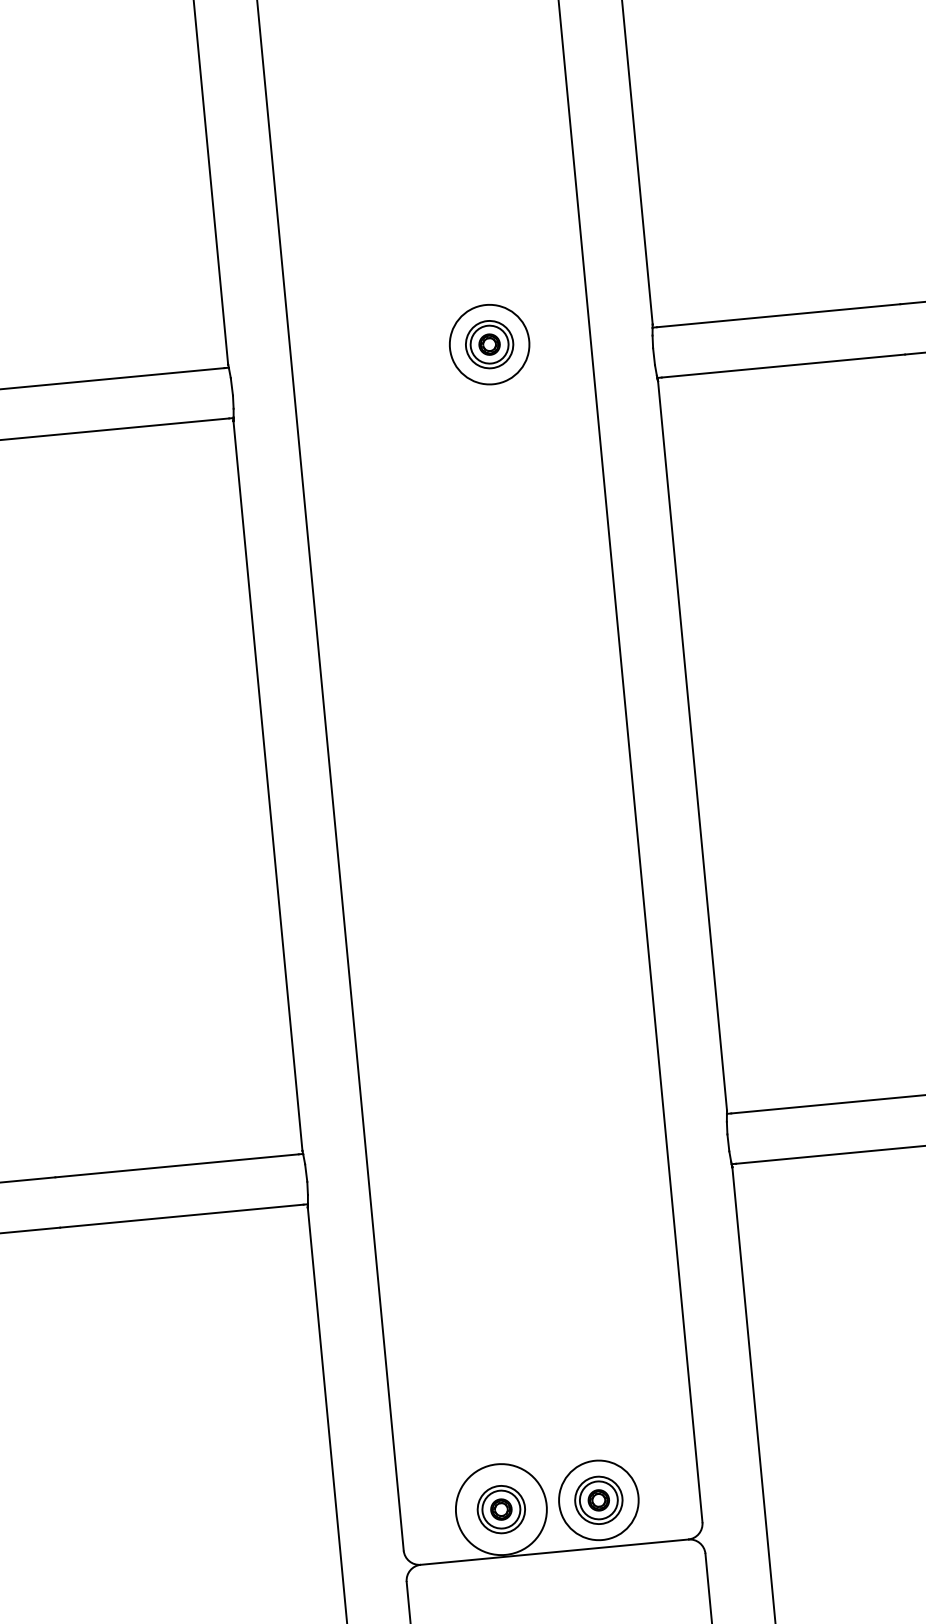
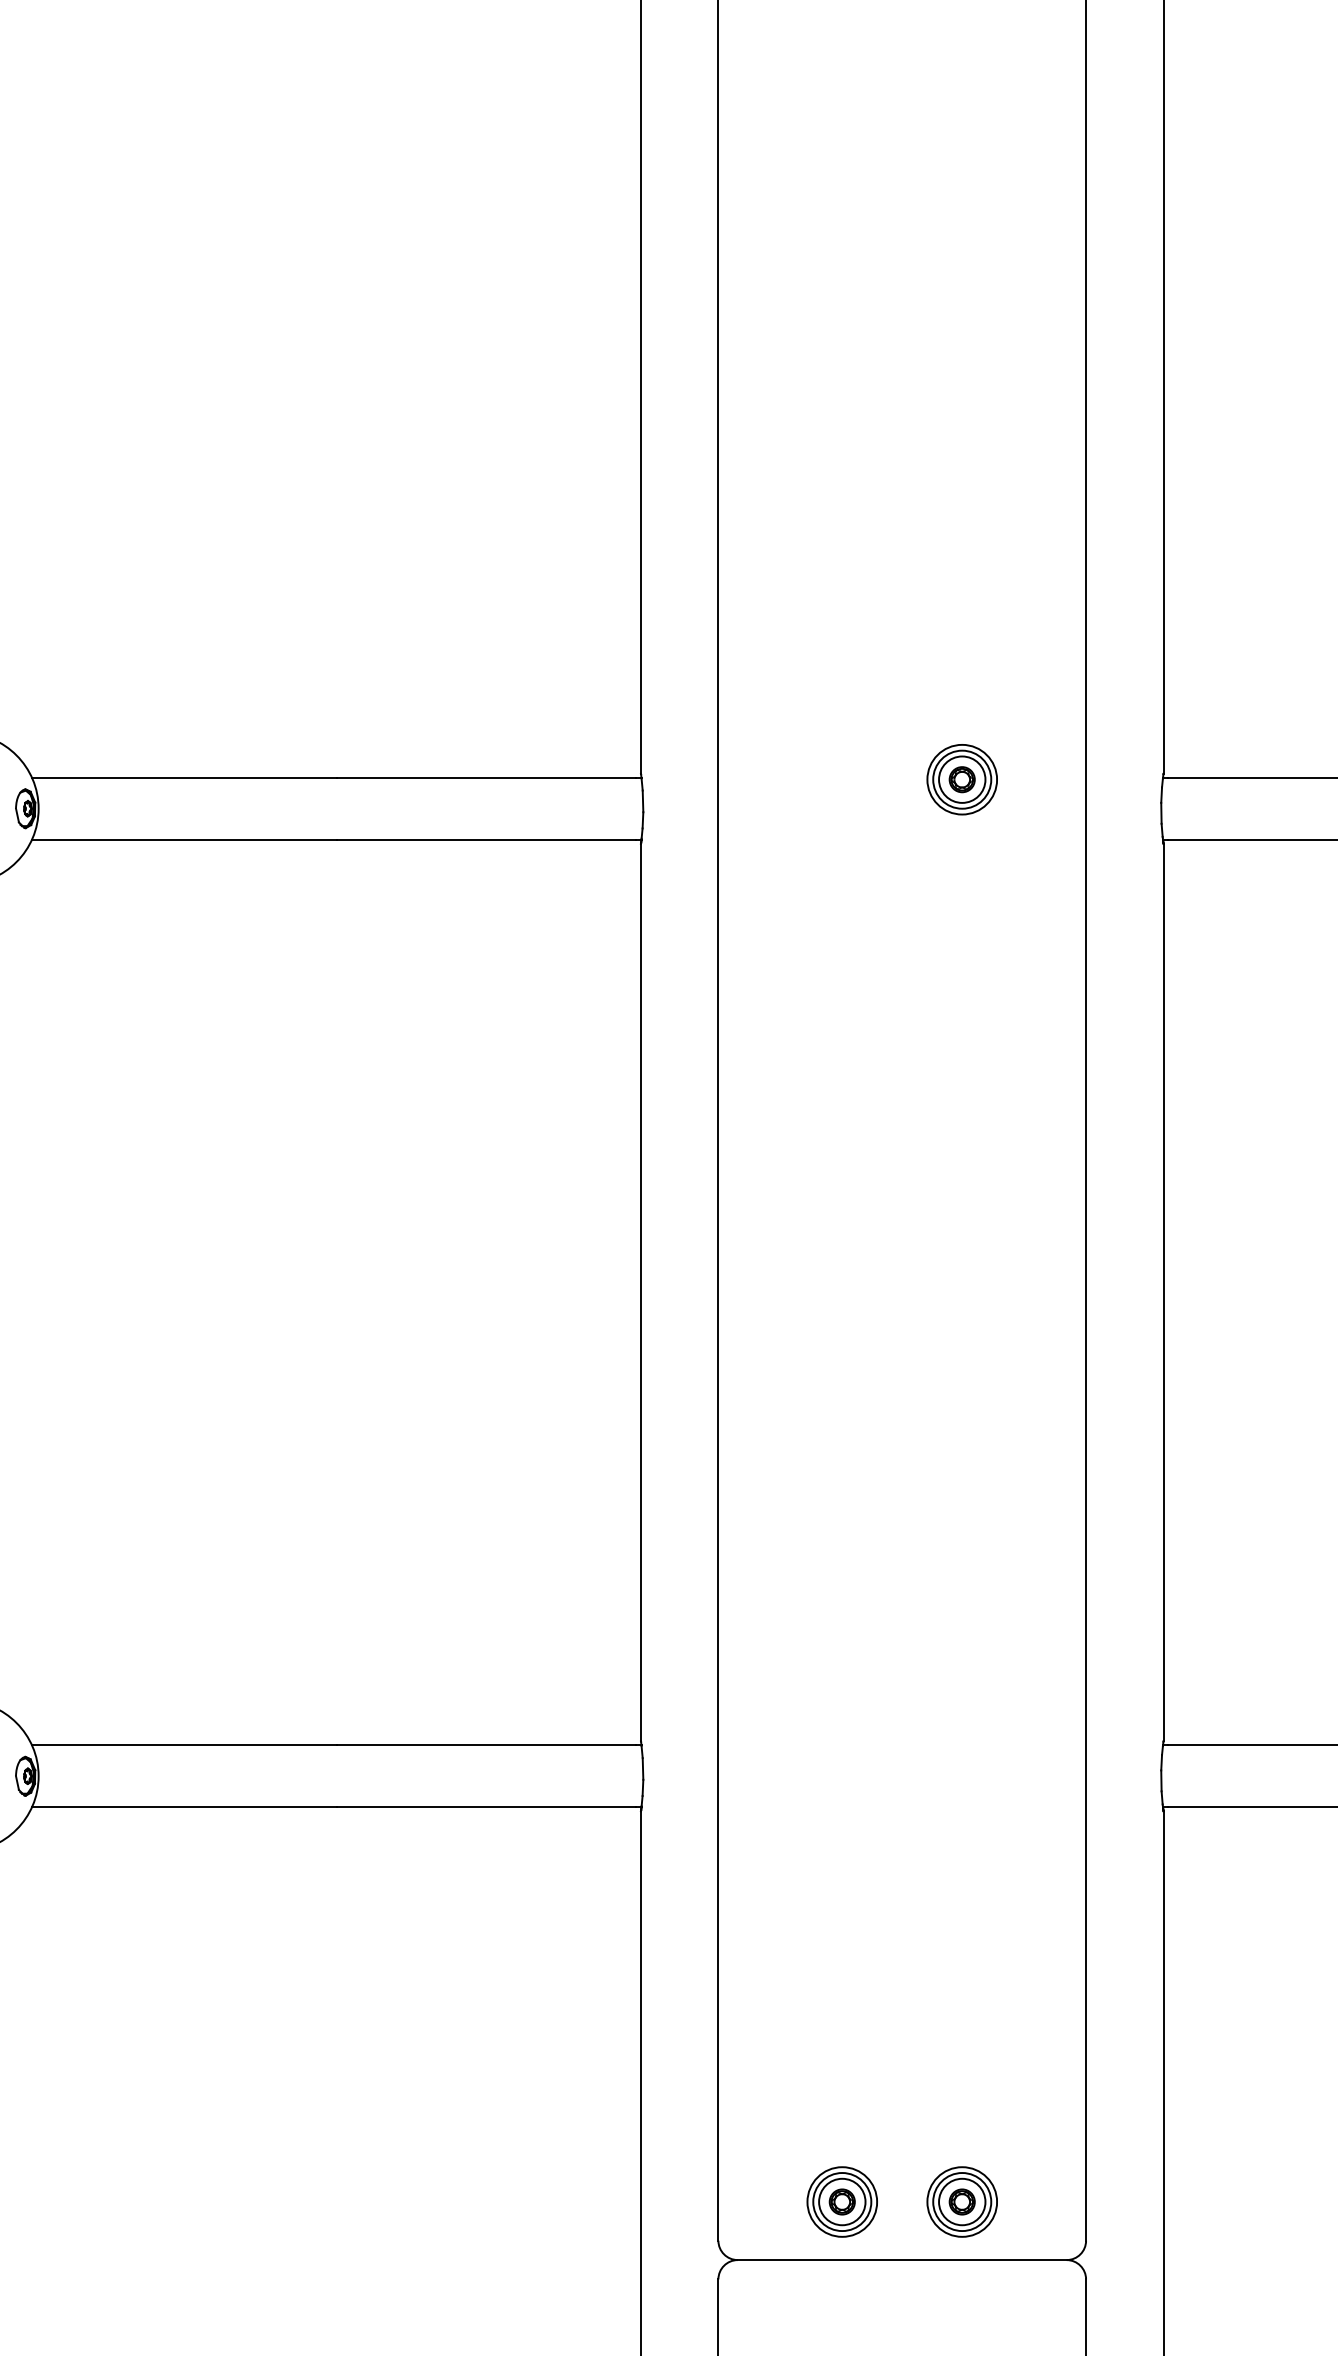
circle: (489, 344) -> (962, 779), size x0.71
circle: (599, 1499) -> (962, 2201), size x0.71
circle: (501, 1509) -> (842, 2201), size x0.62

